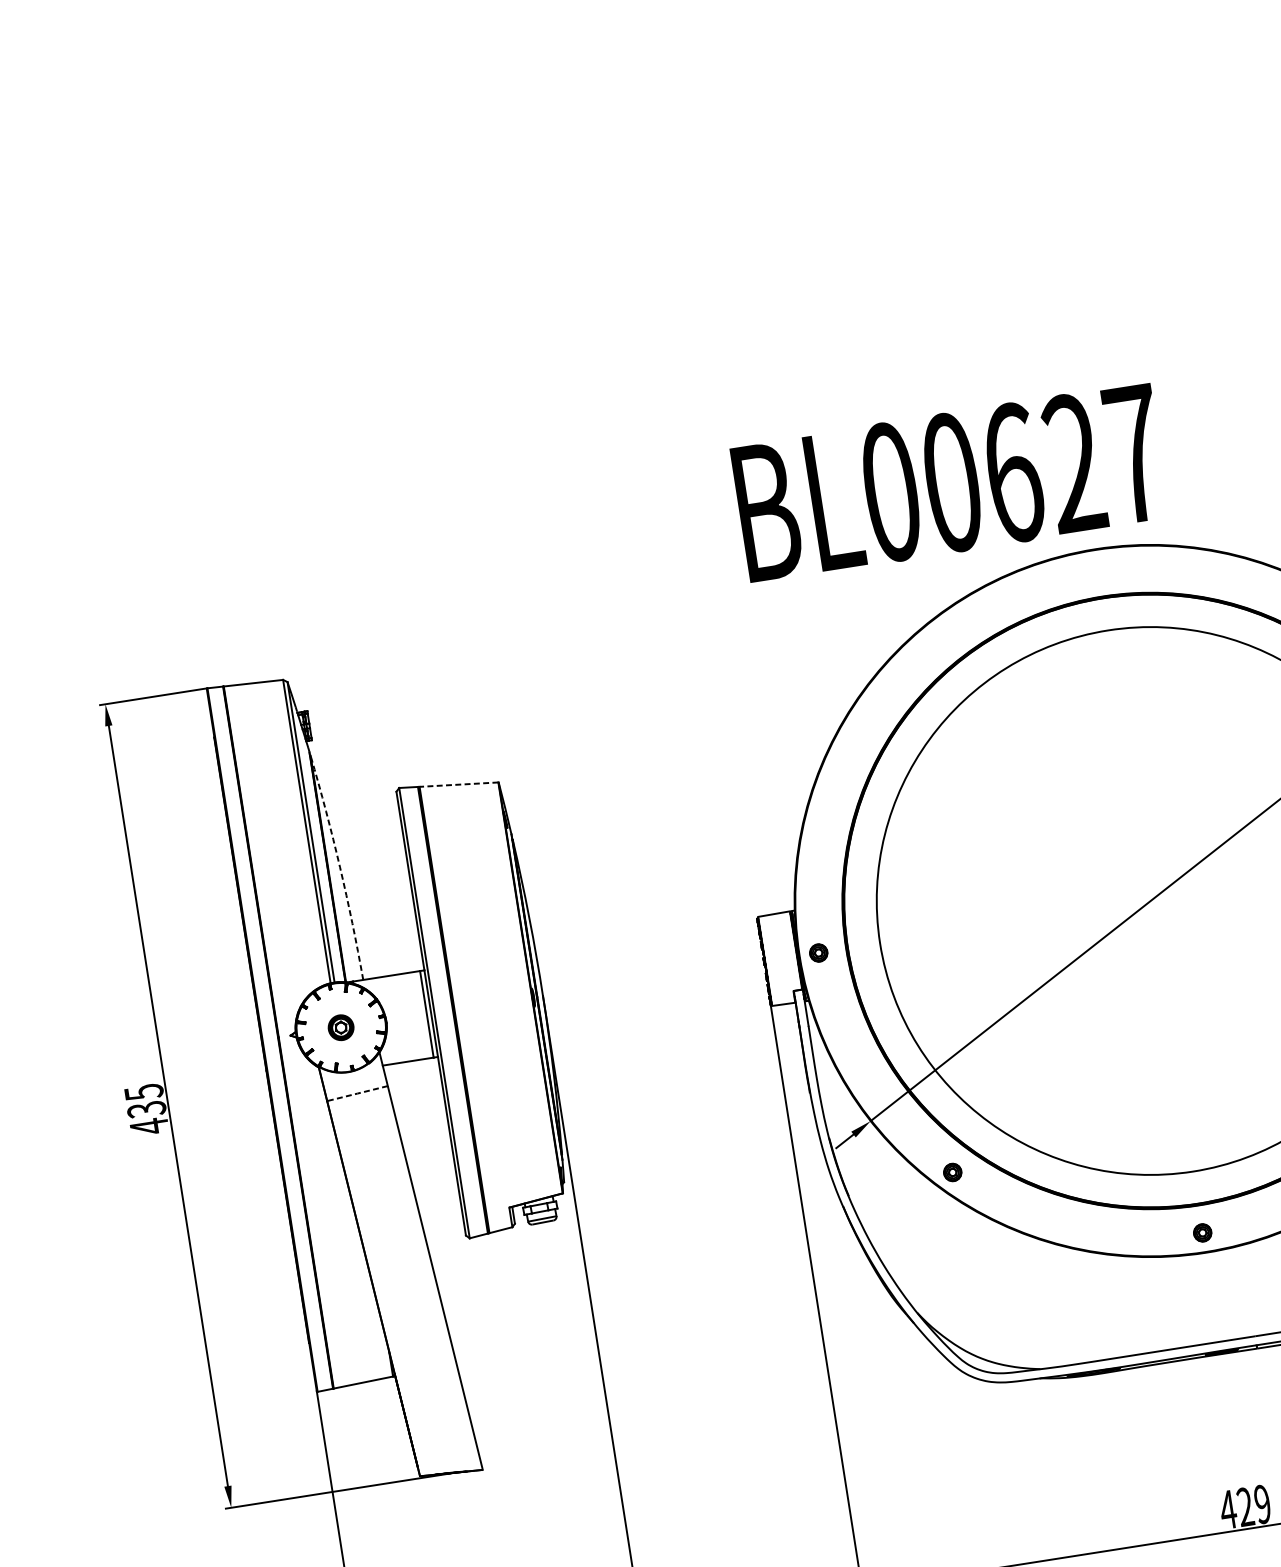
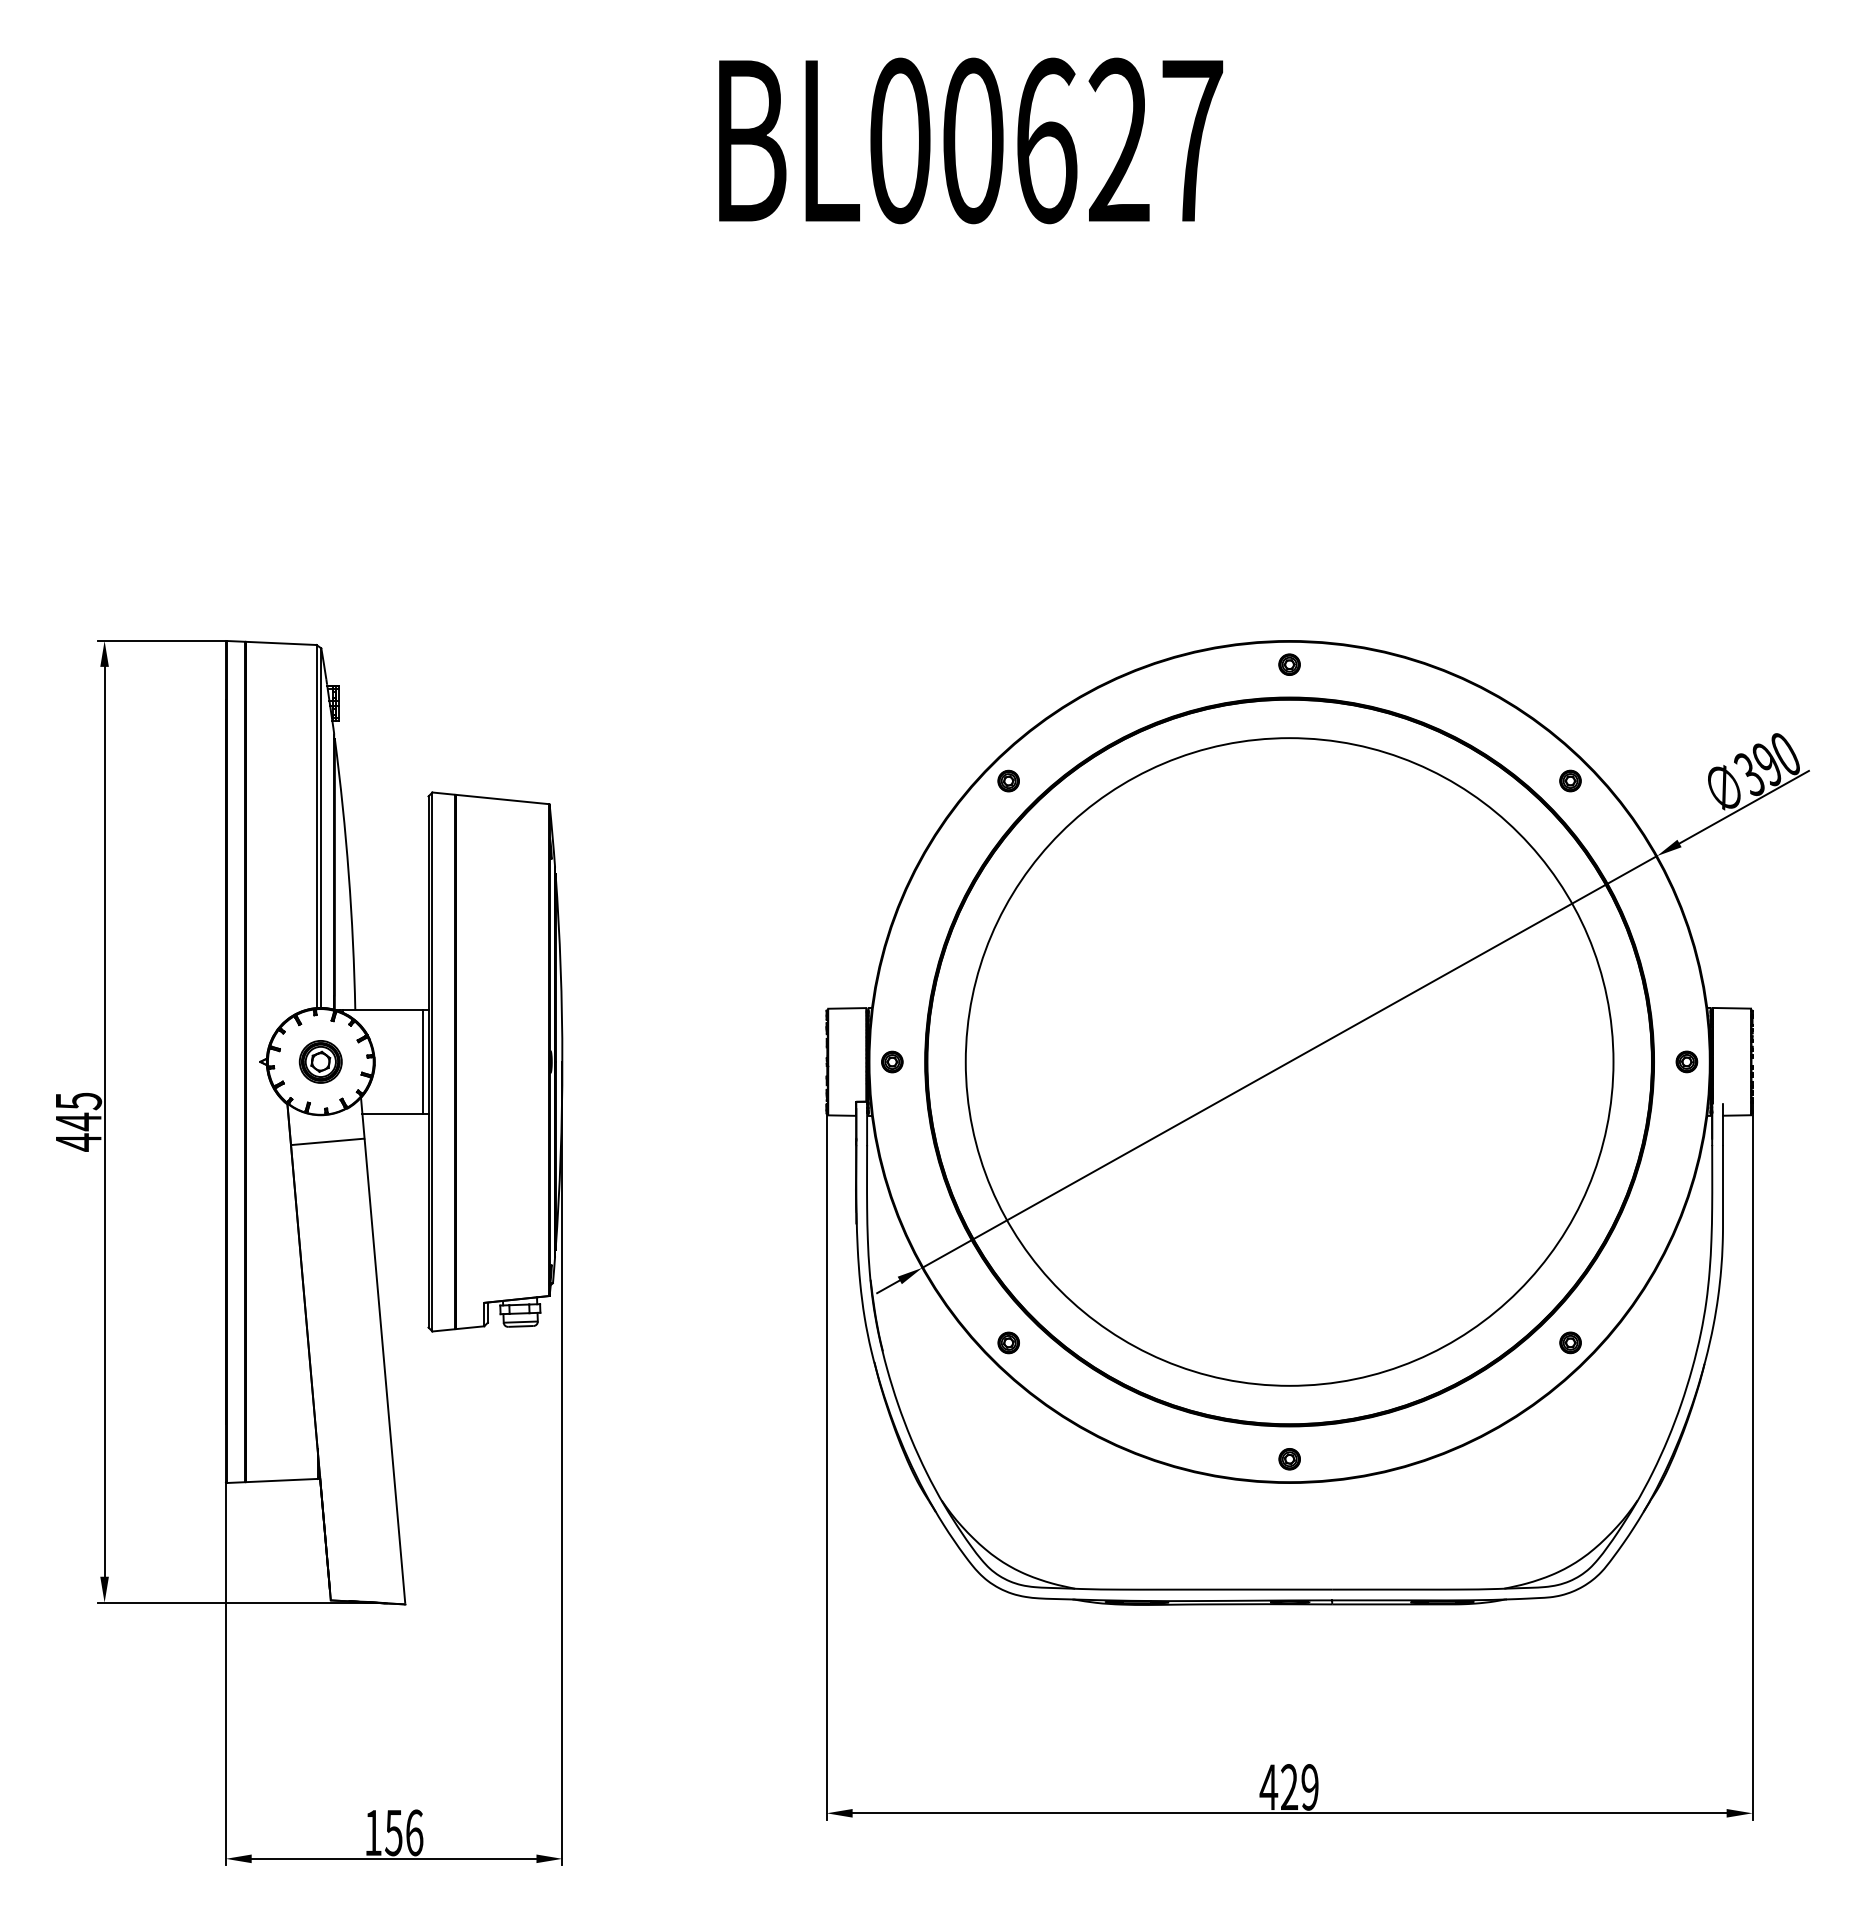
text: (950, 482) -> (971, 140), moved
part: (1098, 568) -> (1289, 664), added
part: (878, 702) -> (1008, 780), added
line: (458, 784) -> (502, 799), dashed -> solid
arc: (339, 867) -> (348, 874), dashed -> solid
part: (340, 1027) -> (320, 1061), size x1.43
line: (357, 1093) -> (327, 1141), dashed -> solid
text: (146, 1109) -> (78, 1121), 435 -> 445

